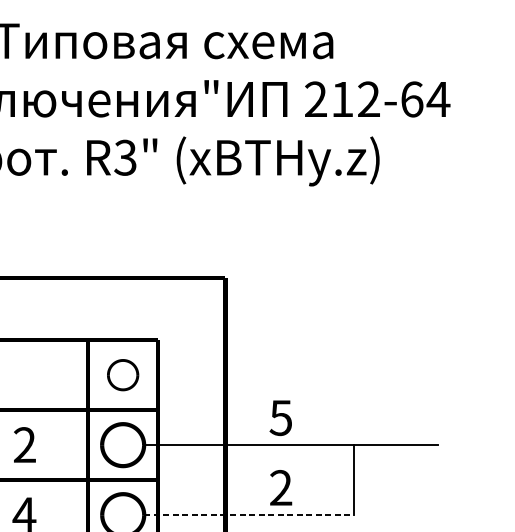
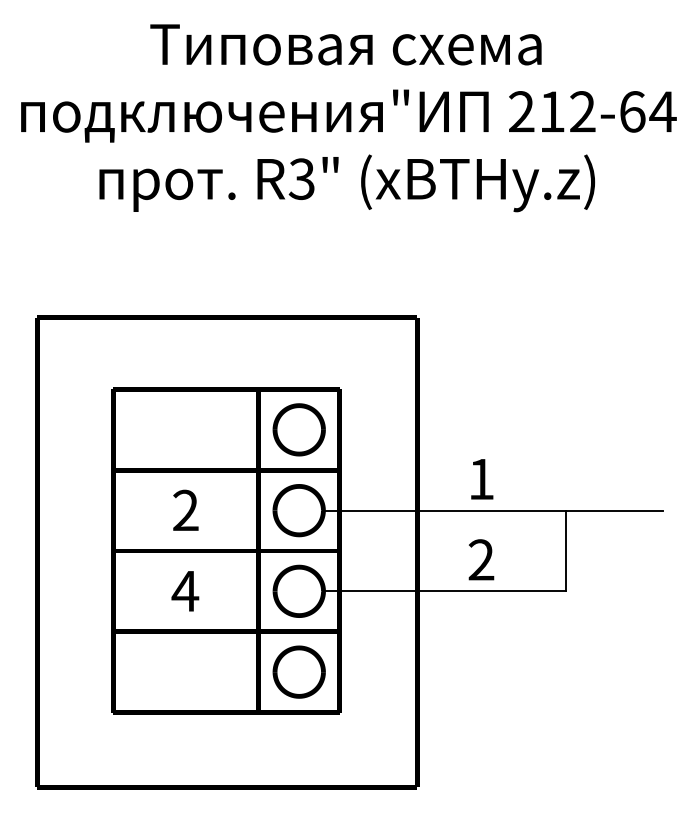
part: (122, 374) -> (298, 429), size x1.43
text: (280, 418) -> (480, 479), 5 -> 1
line: (249, 515) -> (445, 591), dashed -> solid

